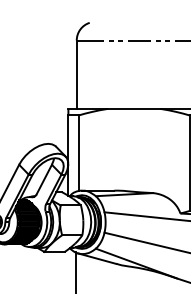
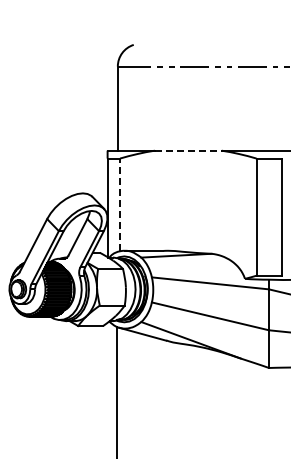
line: (134, 108) -> (188, 150), solid -> dashed
line: (78, 152) -> (120, 204), solid -> dashed

